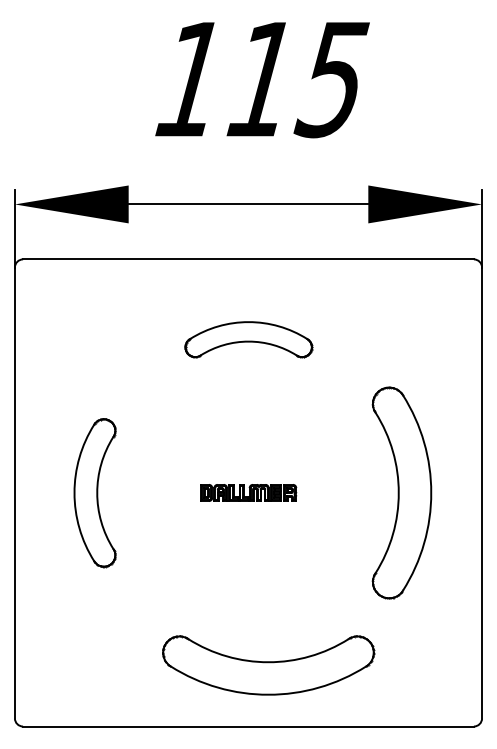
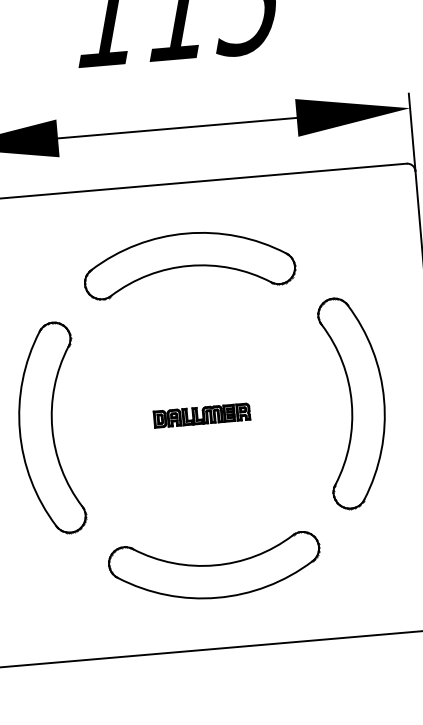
part: (248, 339) -> (188, 262), size x1.67
part: (94, 492) -> (48, 428), size x1.43
part: (268, 665) -> (215, 568), moved

